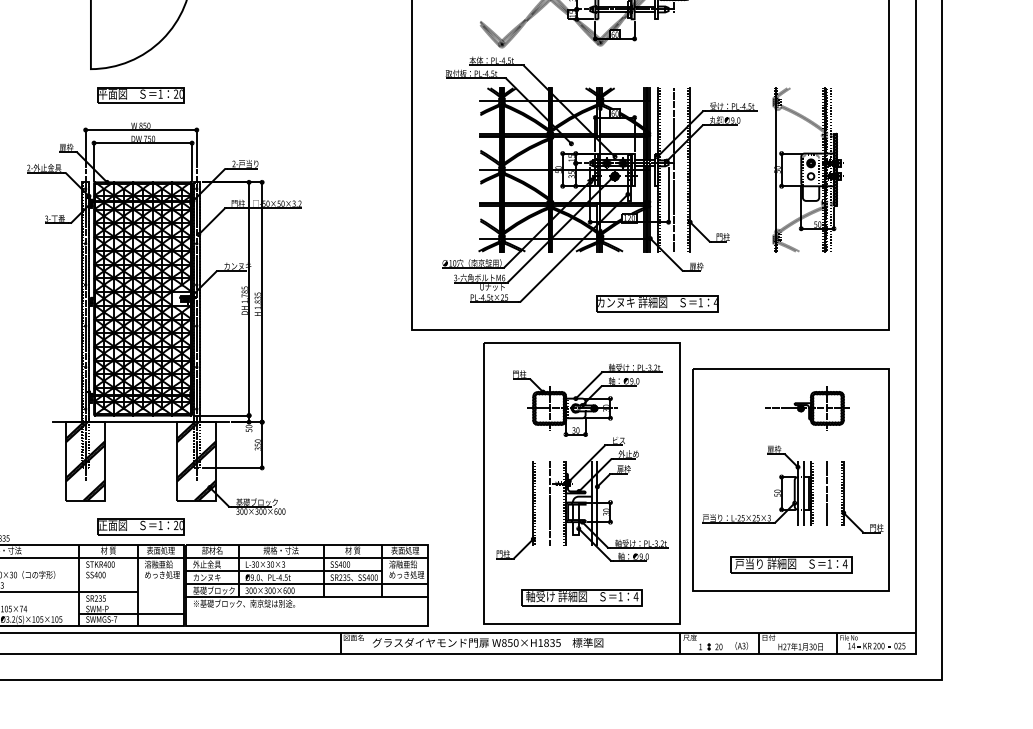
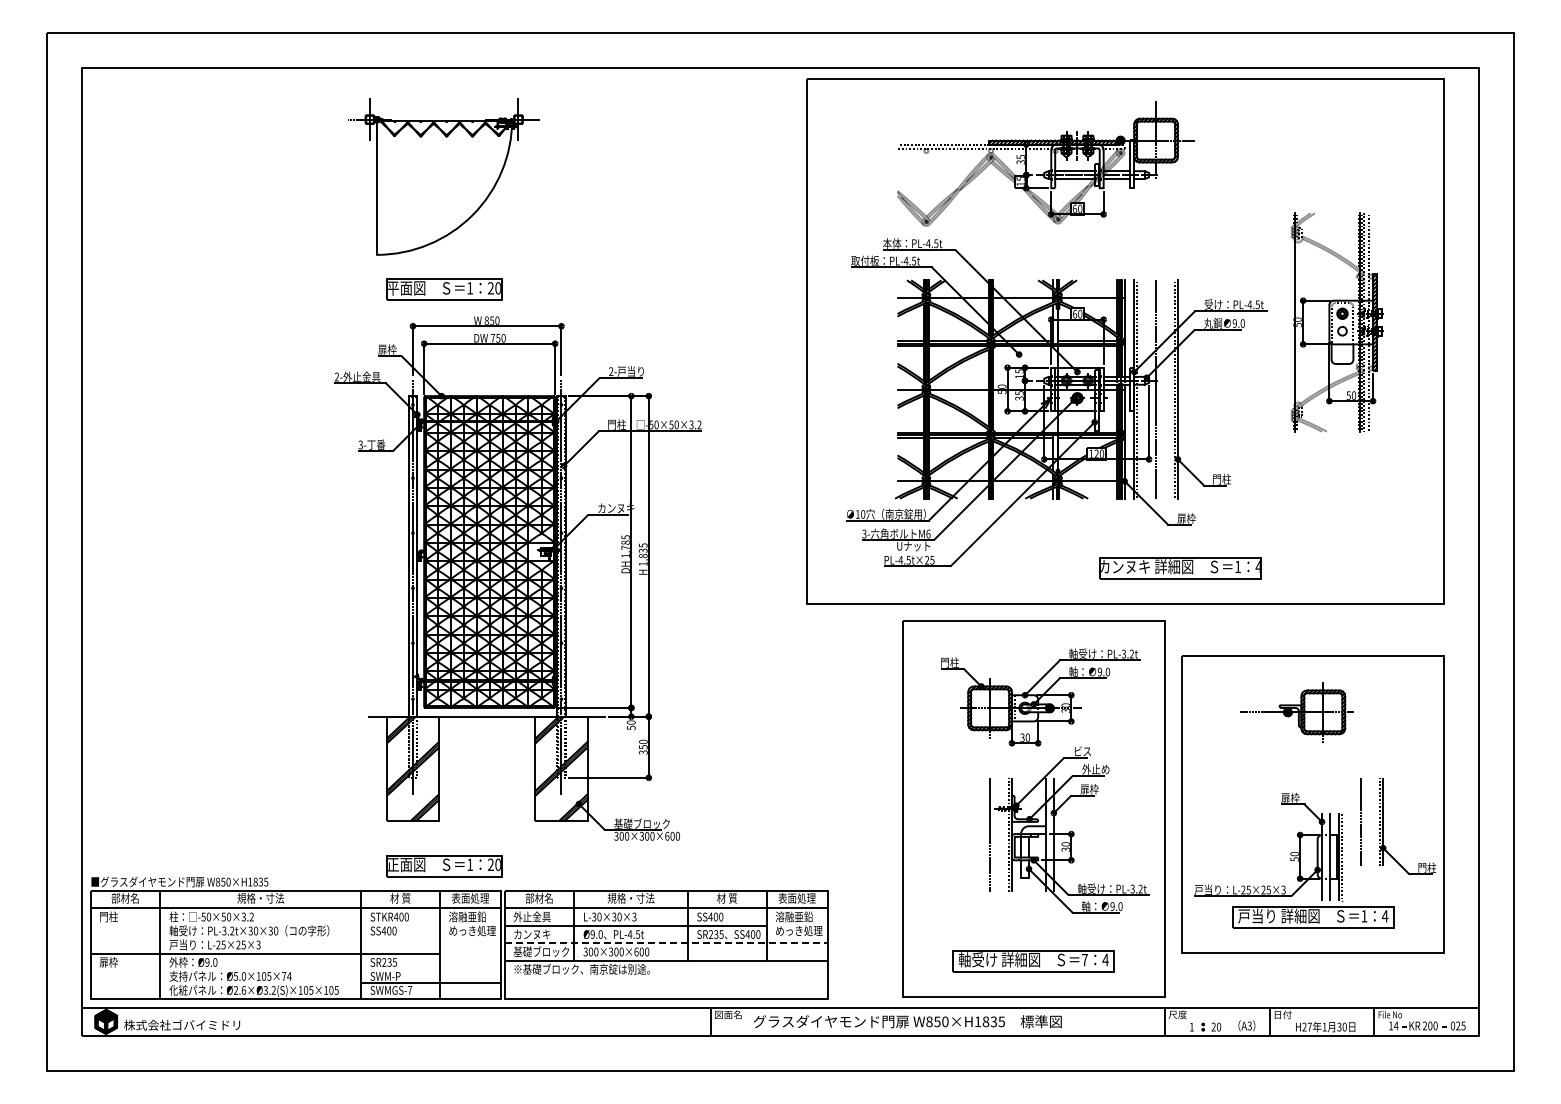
part: (806, 169) -> (1336, 322), moved
part: (657, 303) -> (1180, 568), moved
part: (163, 318) -> (517, 578), moved
part: (807, 408) -> (1296, 712), moved
part: (774, 490) -> (1290, 853), moved
part: (532, 509) -> (967, 843), removed
line: (307, 584) -> (666, 943), solid -> dashed
text: (620, 597) -> (1084, 960), 1 -> 7

